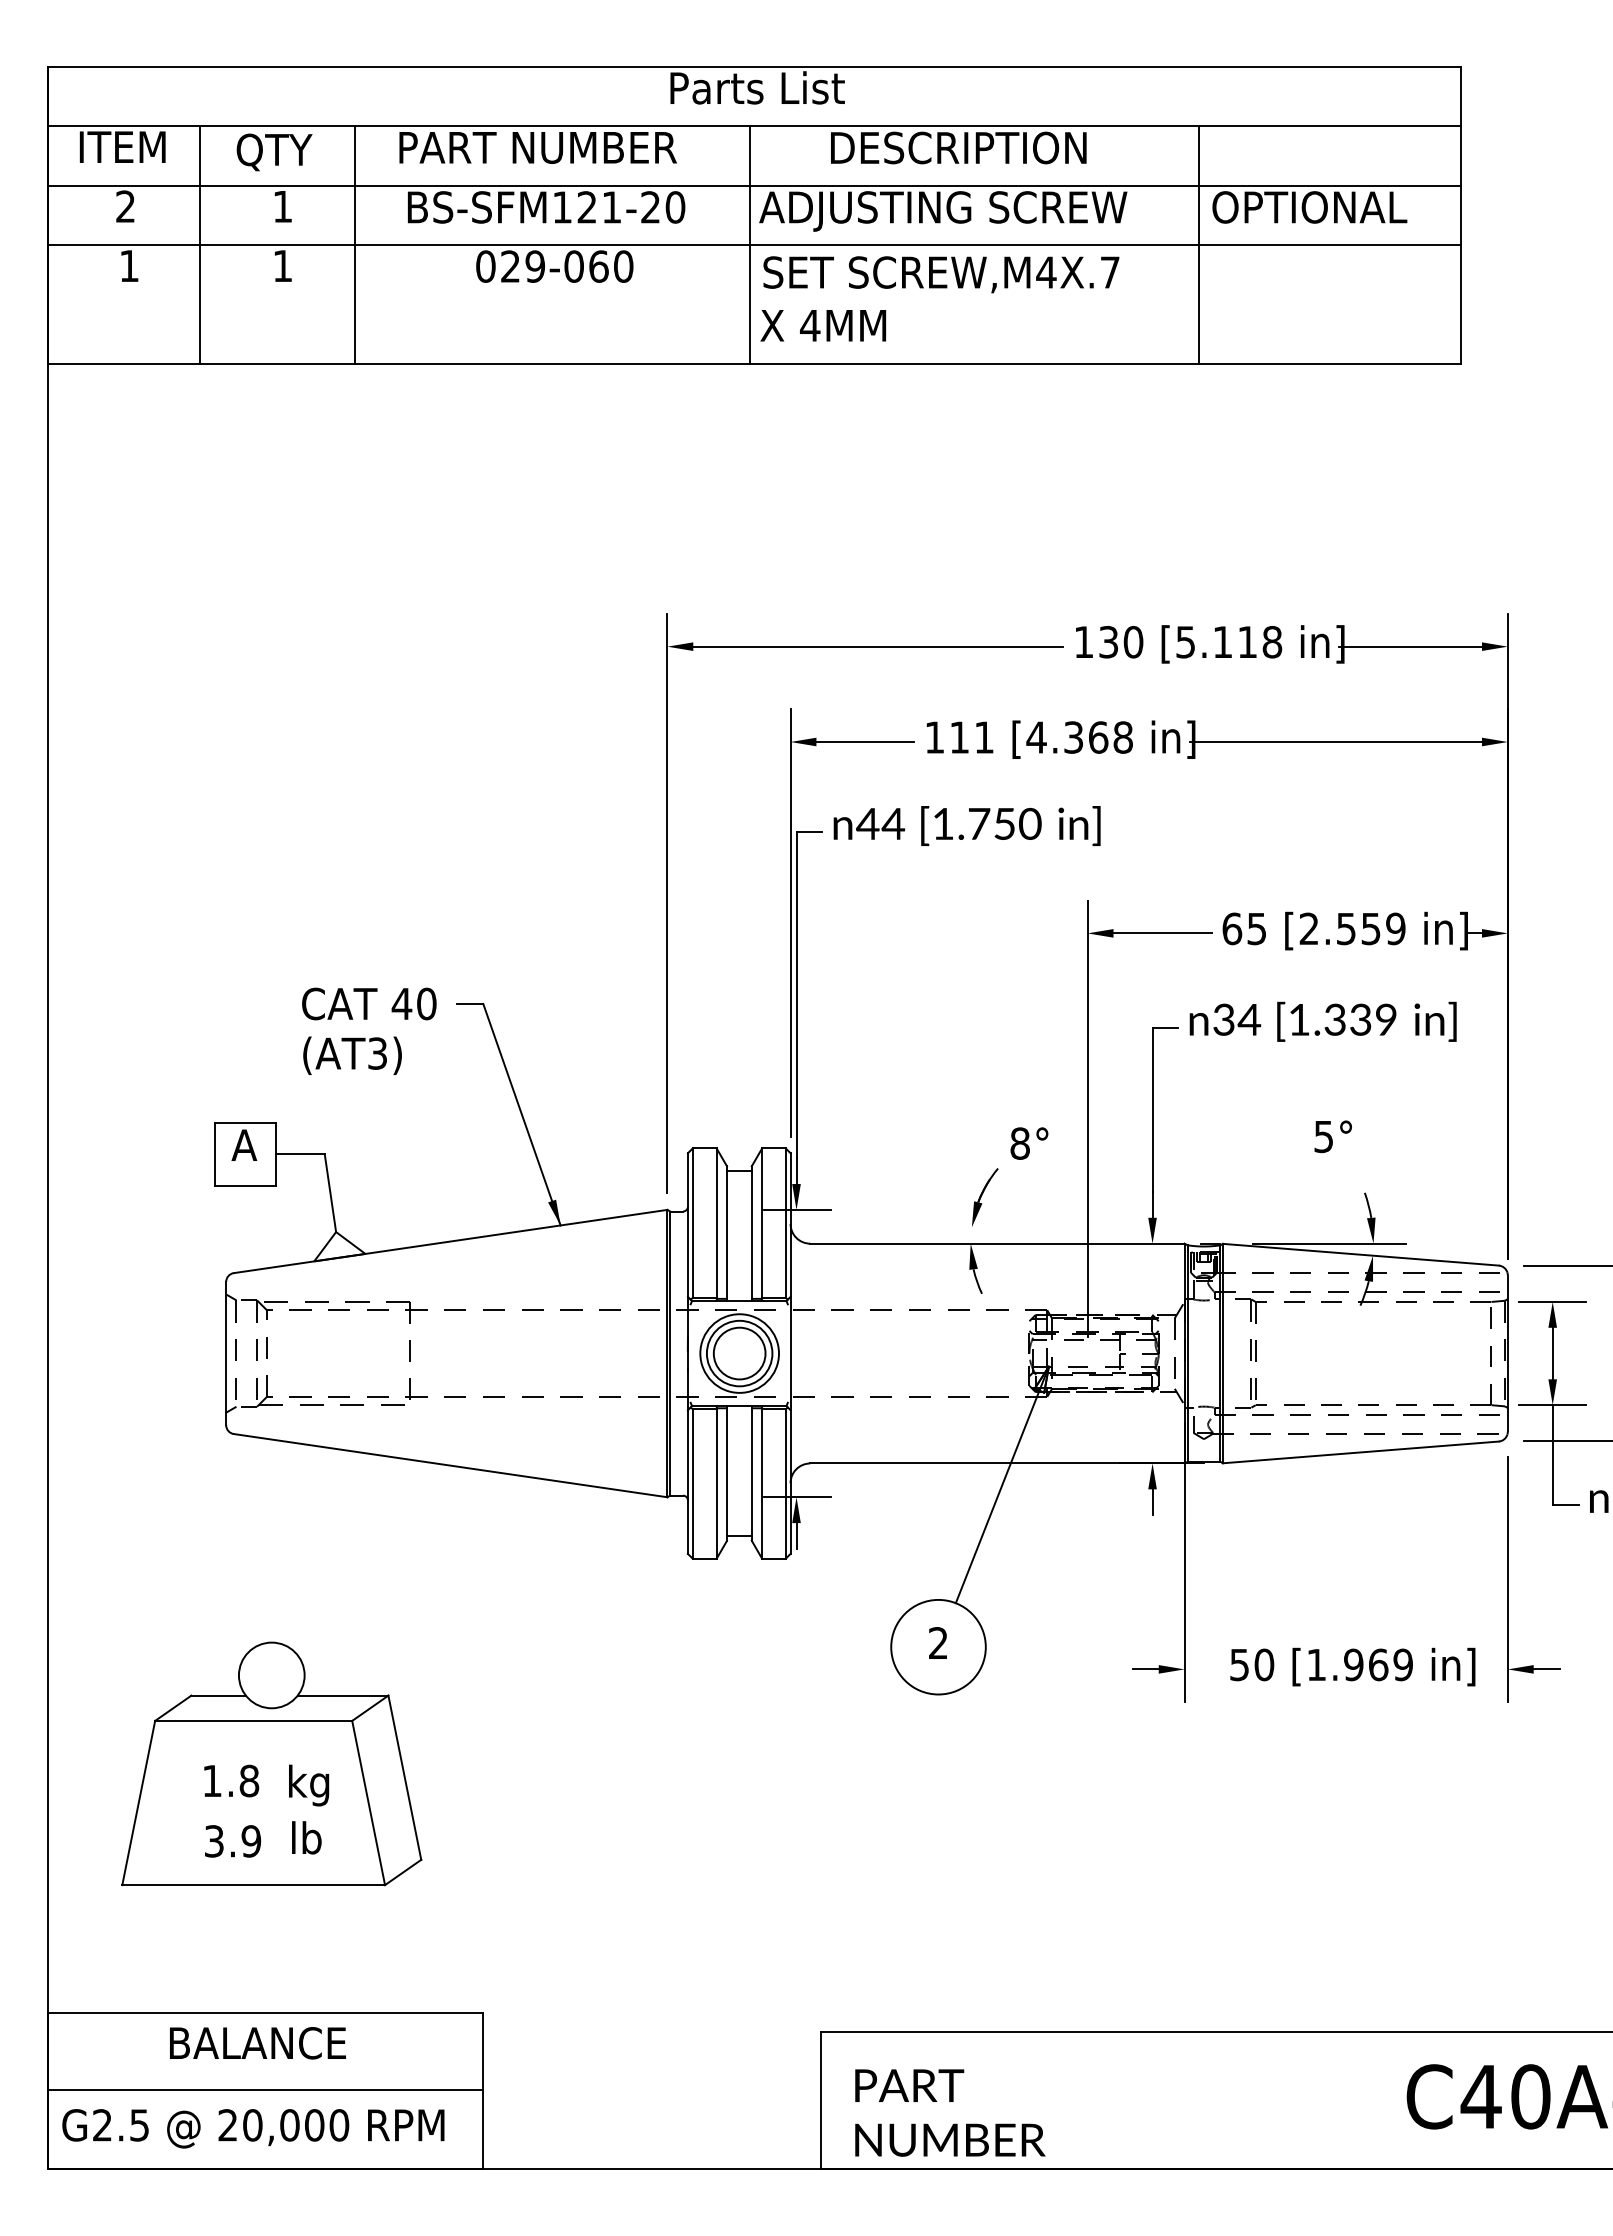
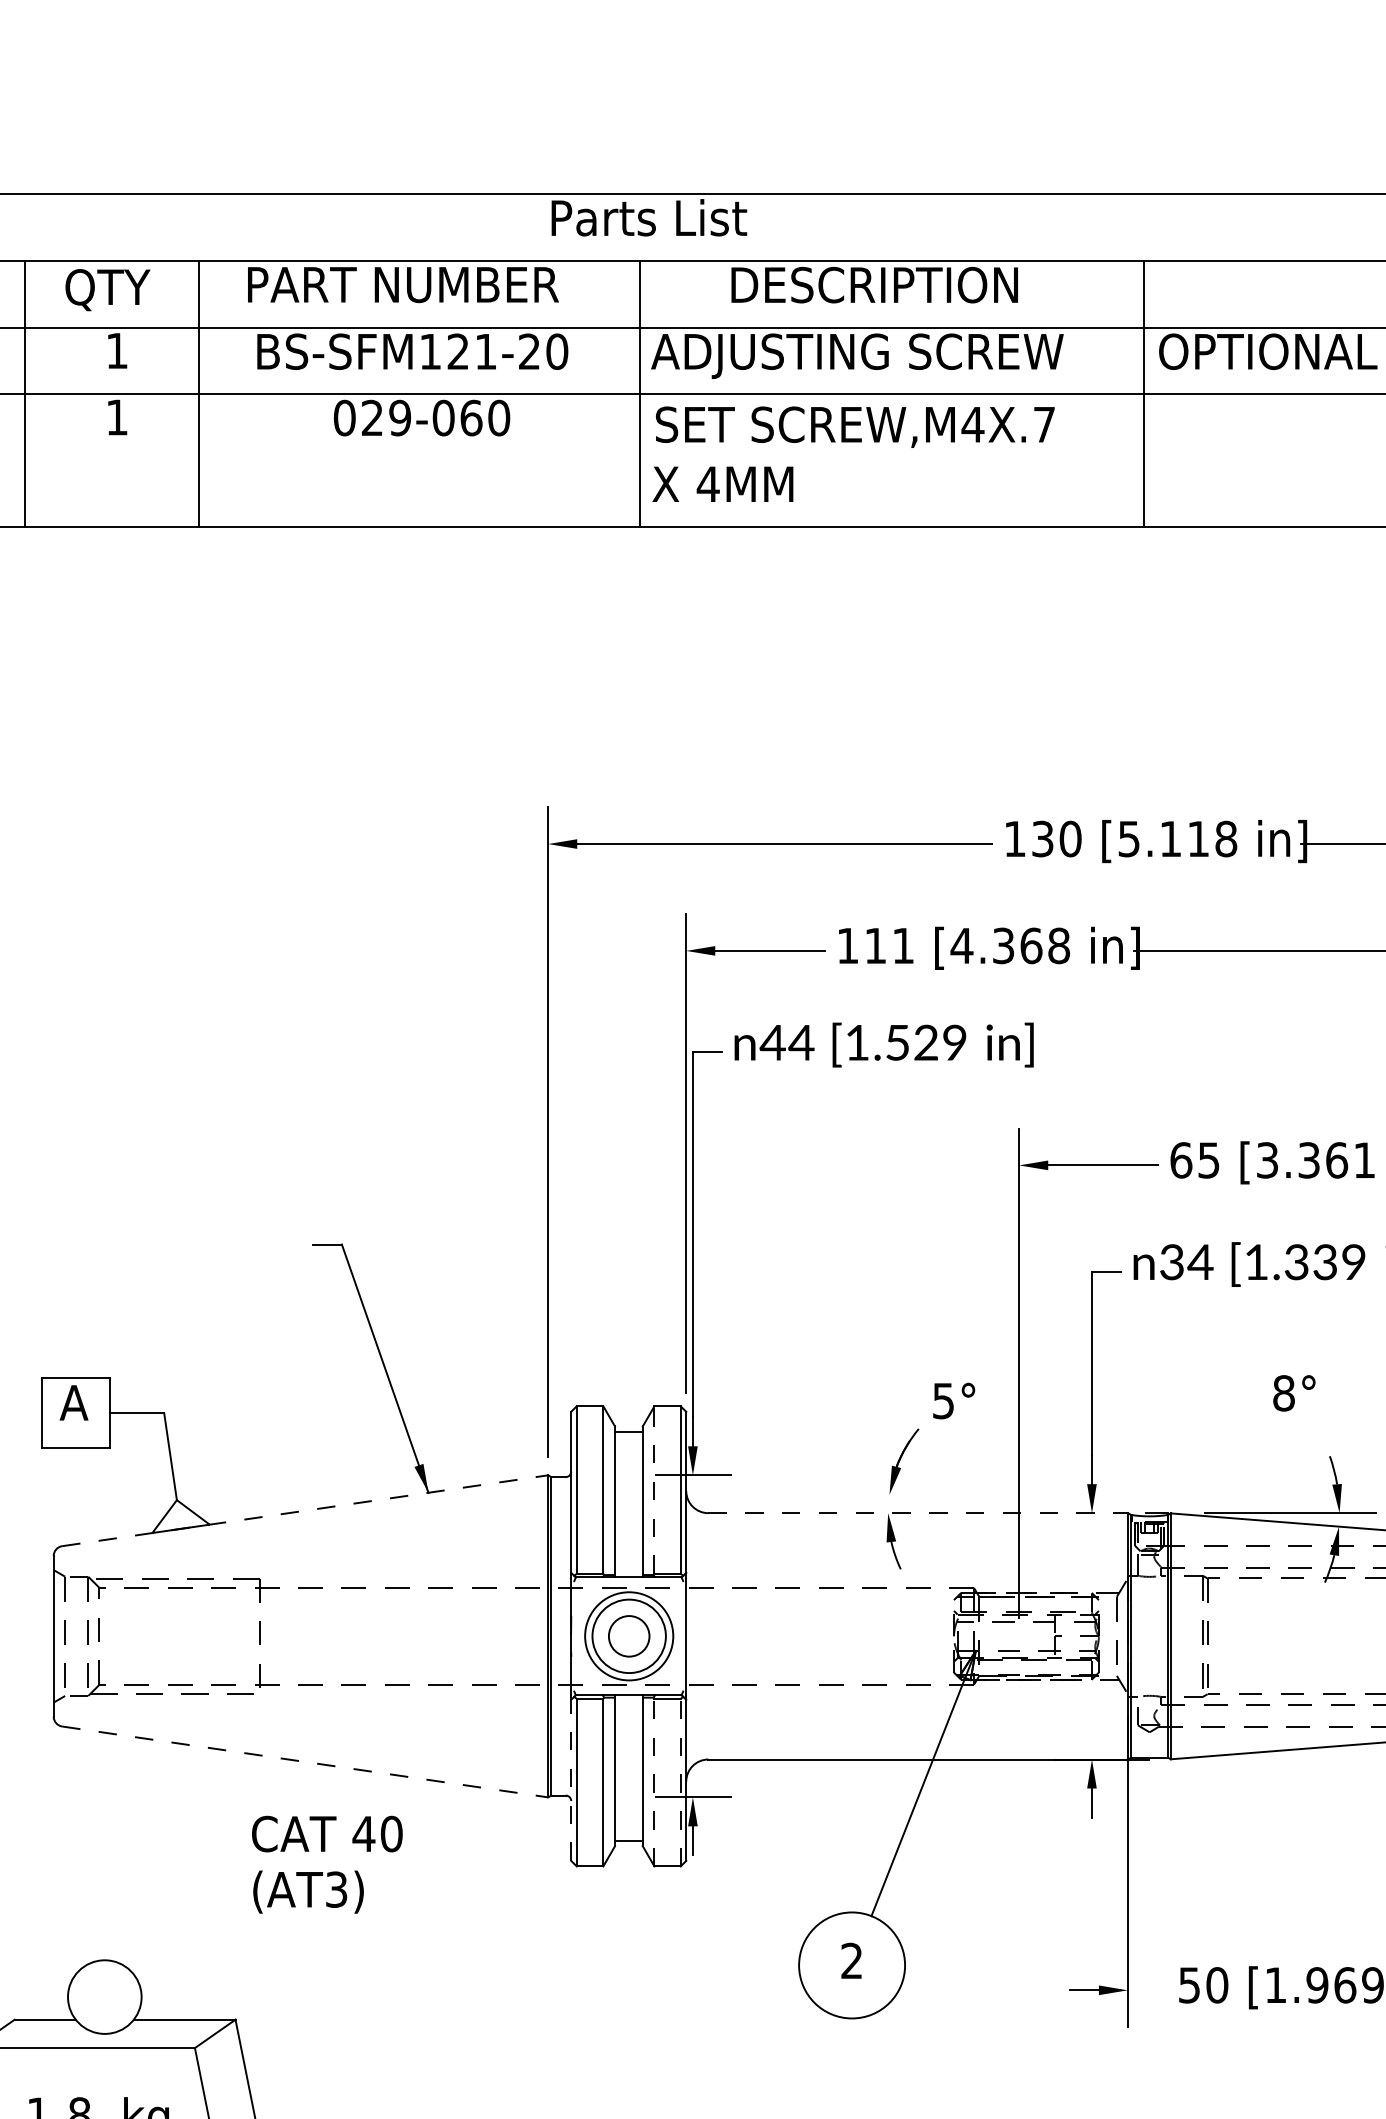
text: (1005, 823) -> (927, 1042), [1.750 -> [1.529
text: (1352, 928) -> (1316, 1159), [2.559 -> [3.361
text: (369, 1030) -> (327, 1863), moved
text: (1323, 1136) -> (1283, 1393), 5° -> 8°
text: (1019, 1143) -> (942, 1400), 8° -> 5°
line: (762, 1223) -> (654, 1490), solid -> dashed
line: (451, 1241) -> (306, 1510), solid -> dashed
line: (998, 1243) -> (919, 1512), solid -> dashed
circle: (739, 1353) -> (629, 1636), size x0.7
line: (451, 1465) -> (306, 1761), solid -> dashed
line: (687, 1482) -> (570, 1780), solid -> dashed
line: (762, 1484) -> (654, 1783), solid -> dashed
line: (785, 1484) -> (680, 1783), solid -> dashed

